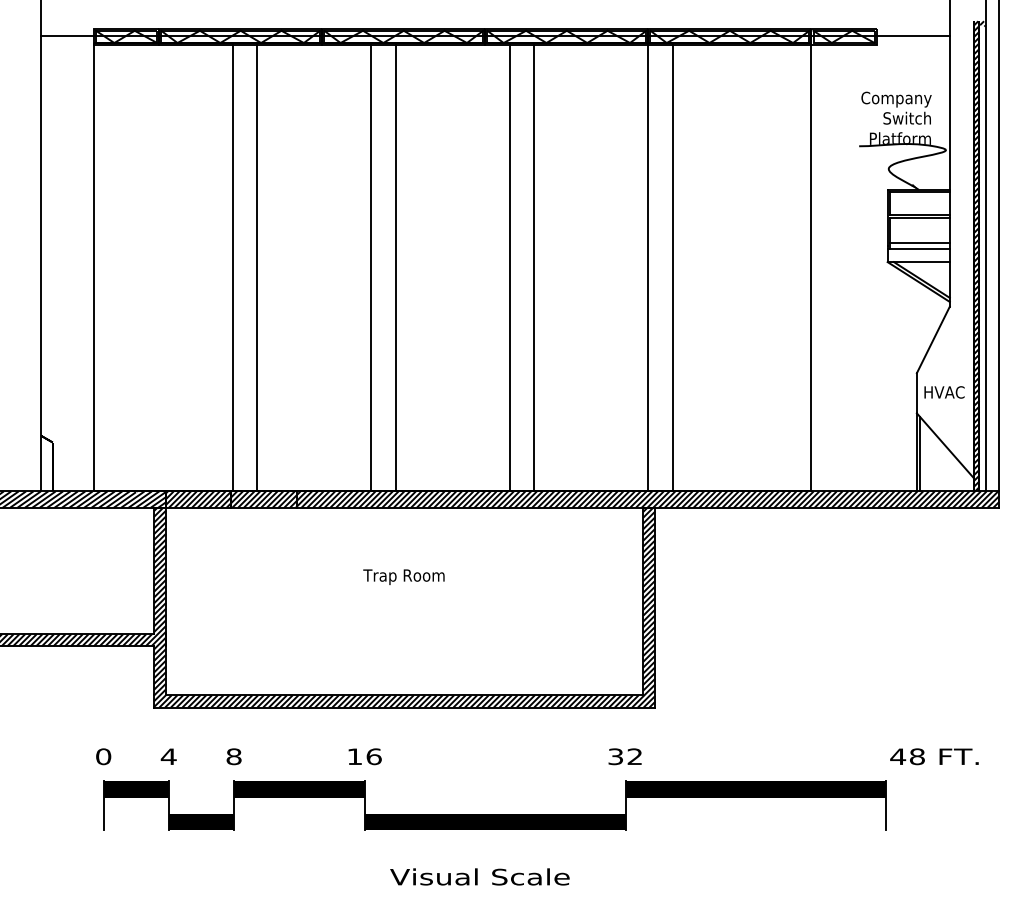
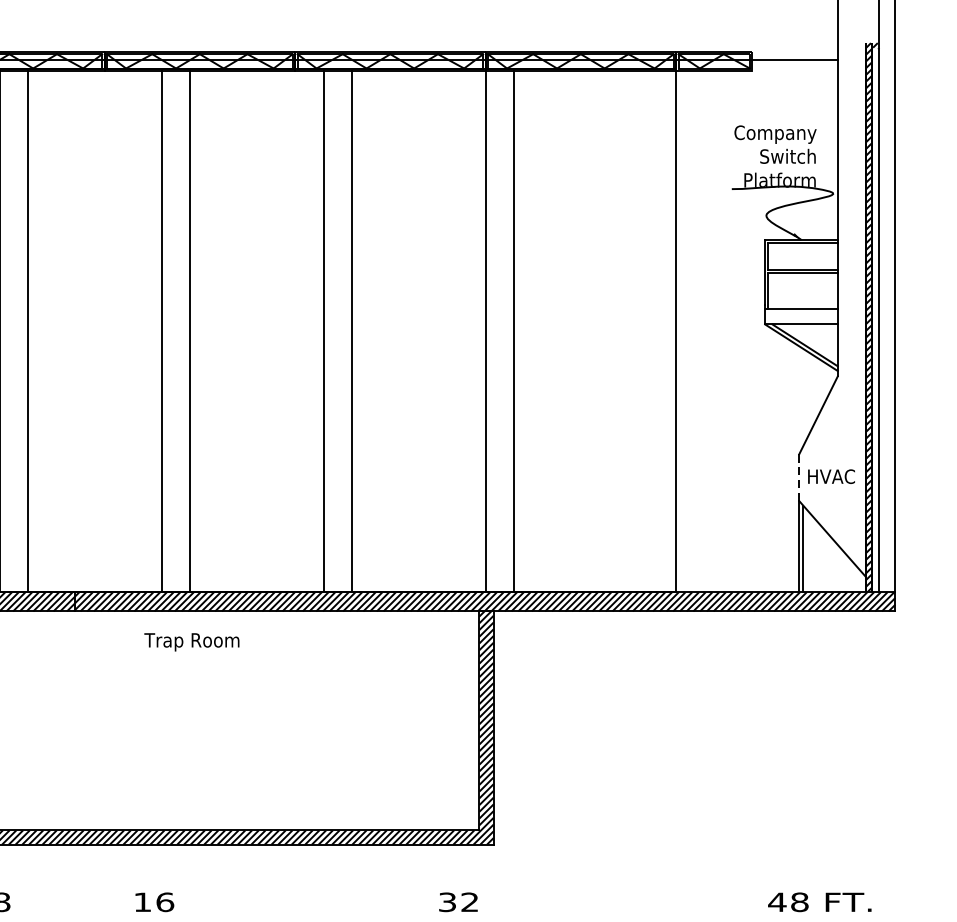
line: (919, 243) -> (802, 302), removed
line: (916, 392) -> (798, 476), solid -> dashed
text: (403, 576) -> (191, 641), moved

